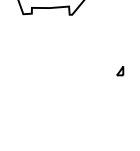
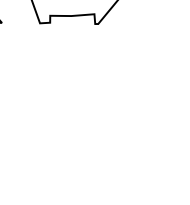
part: (120, 71) -> (155, 91), removed

